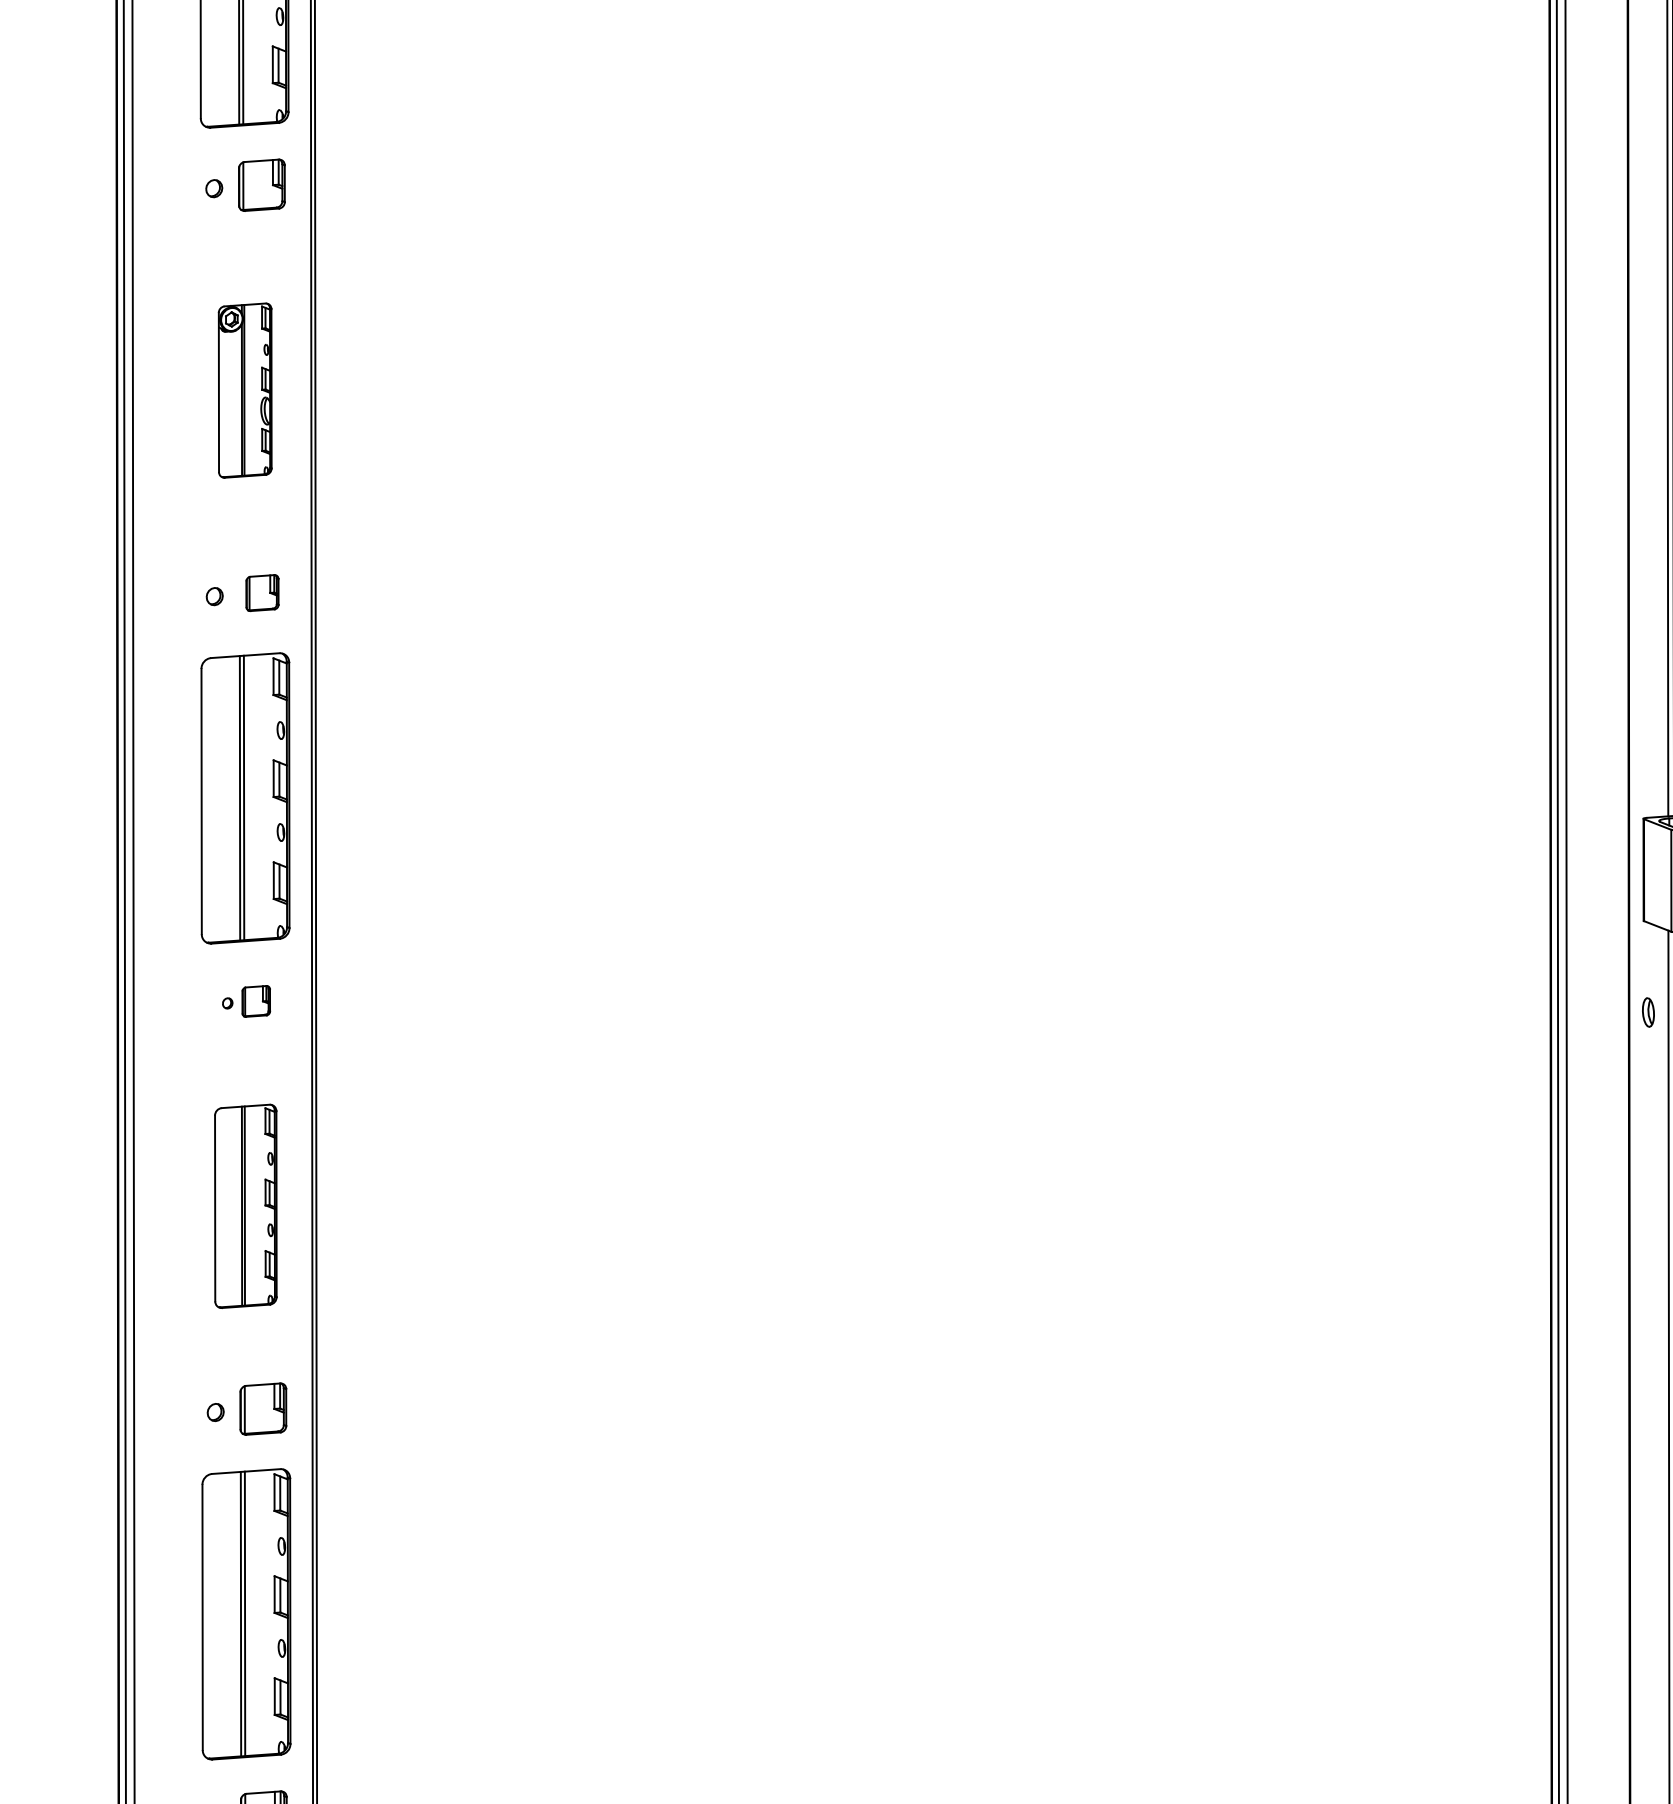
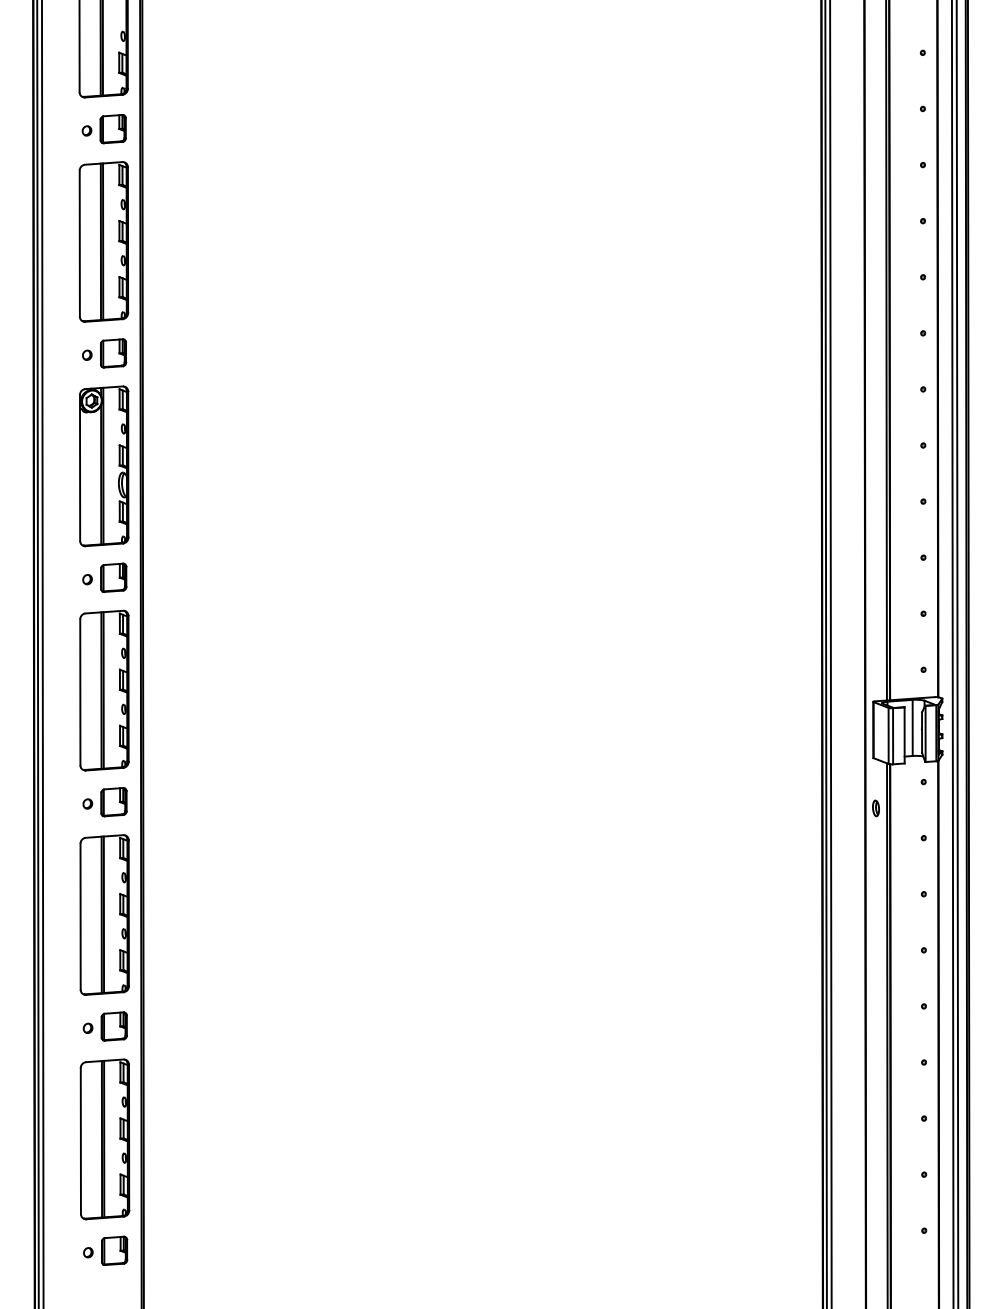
part: (245, 390) -> (104, 466), size x1.67
part: (261, 592) -> (113, 577), size x1.43
part: (245, 1001) -> (104, 802), size x1.67
part: (245, 1205) -> (104, 914), size x1.43

